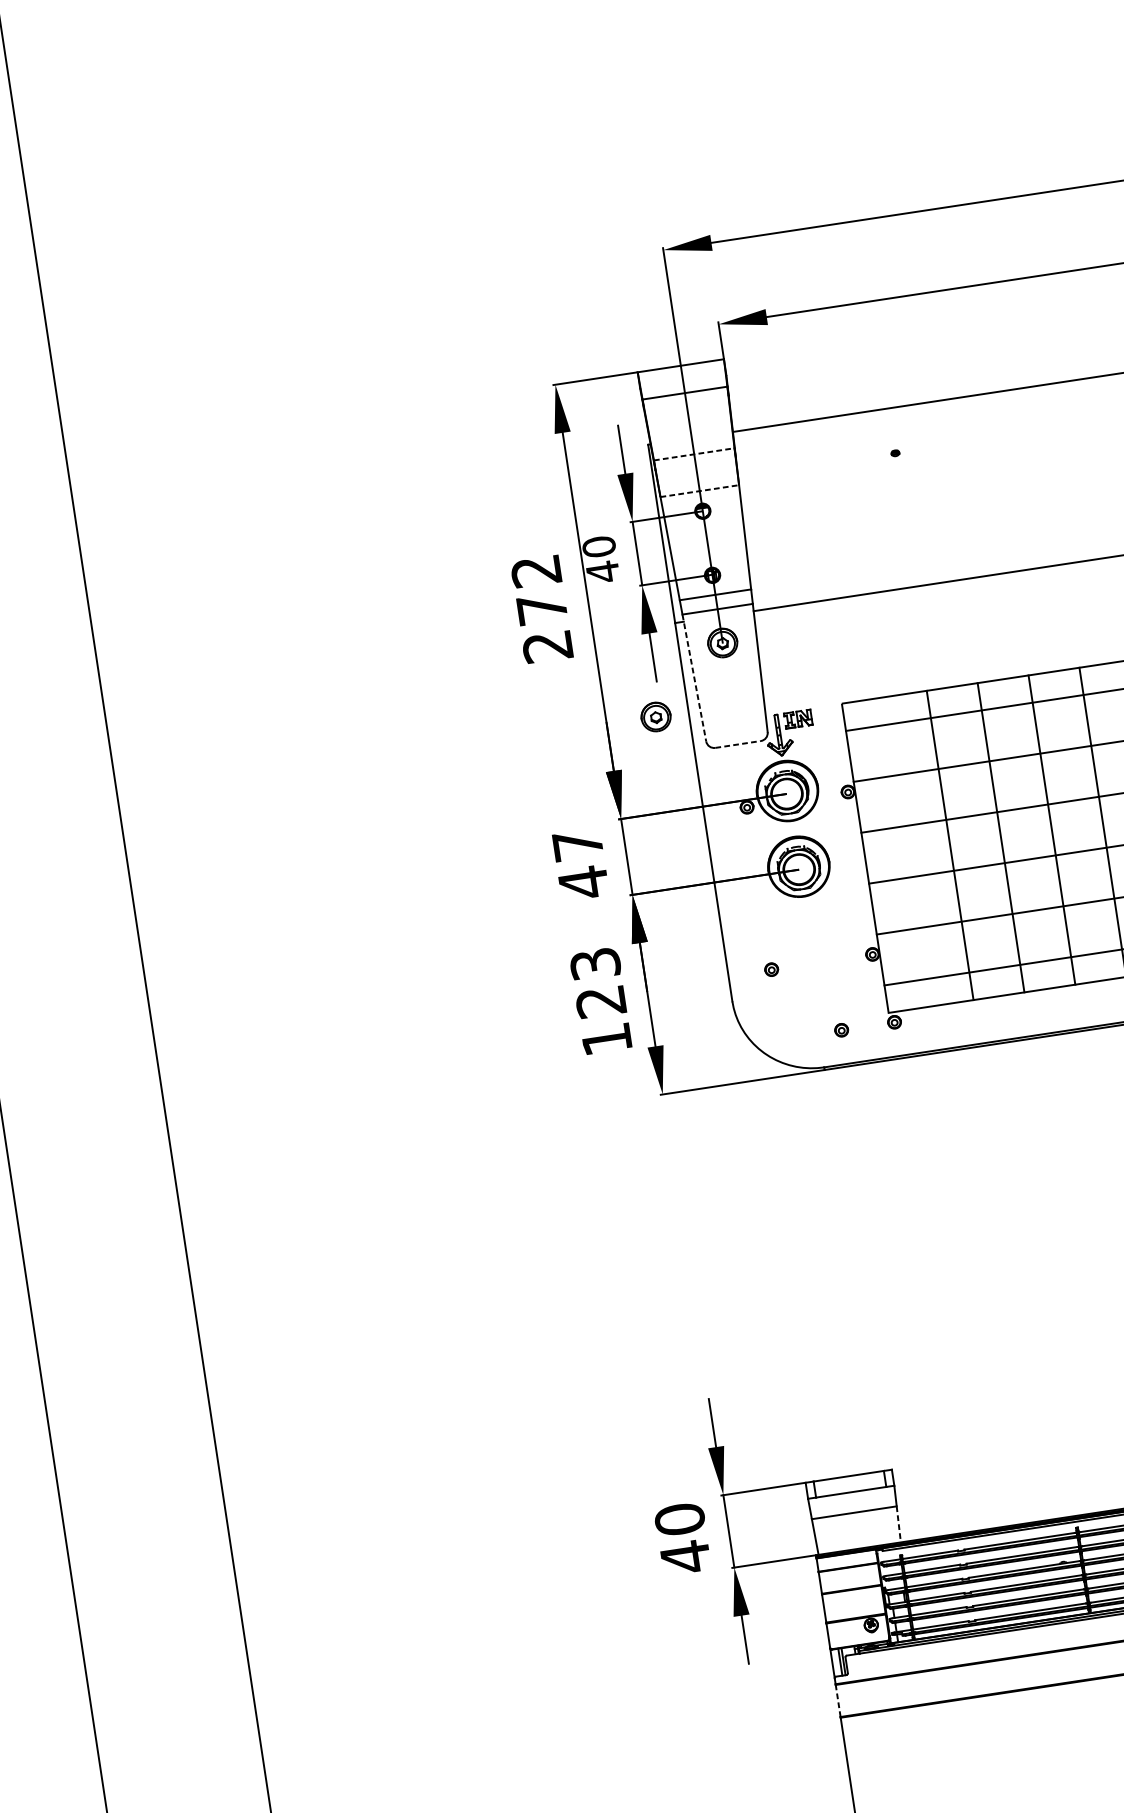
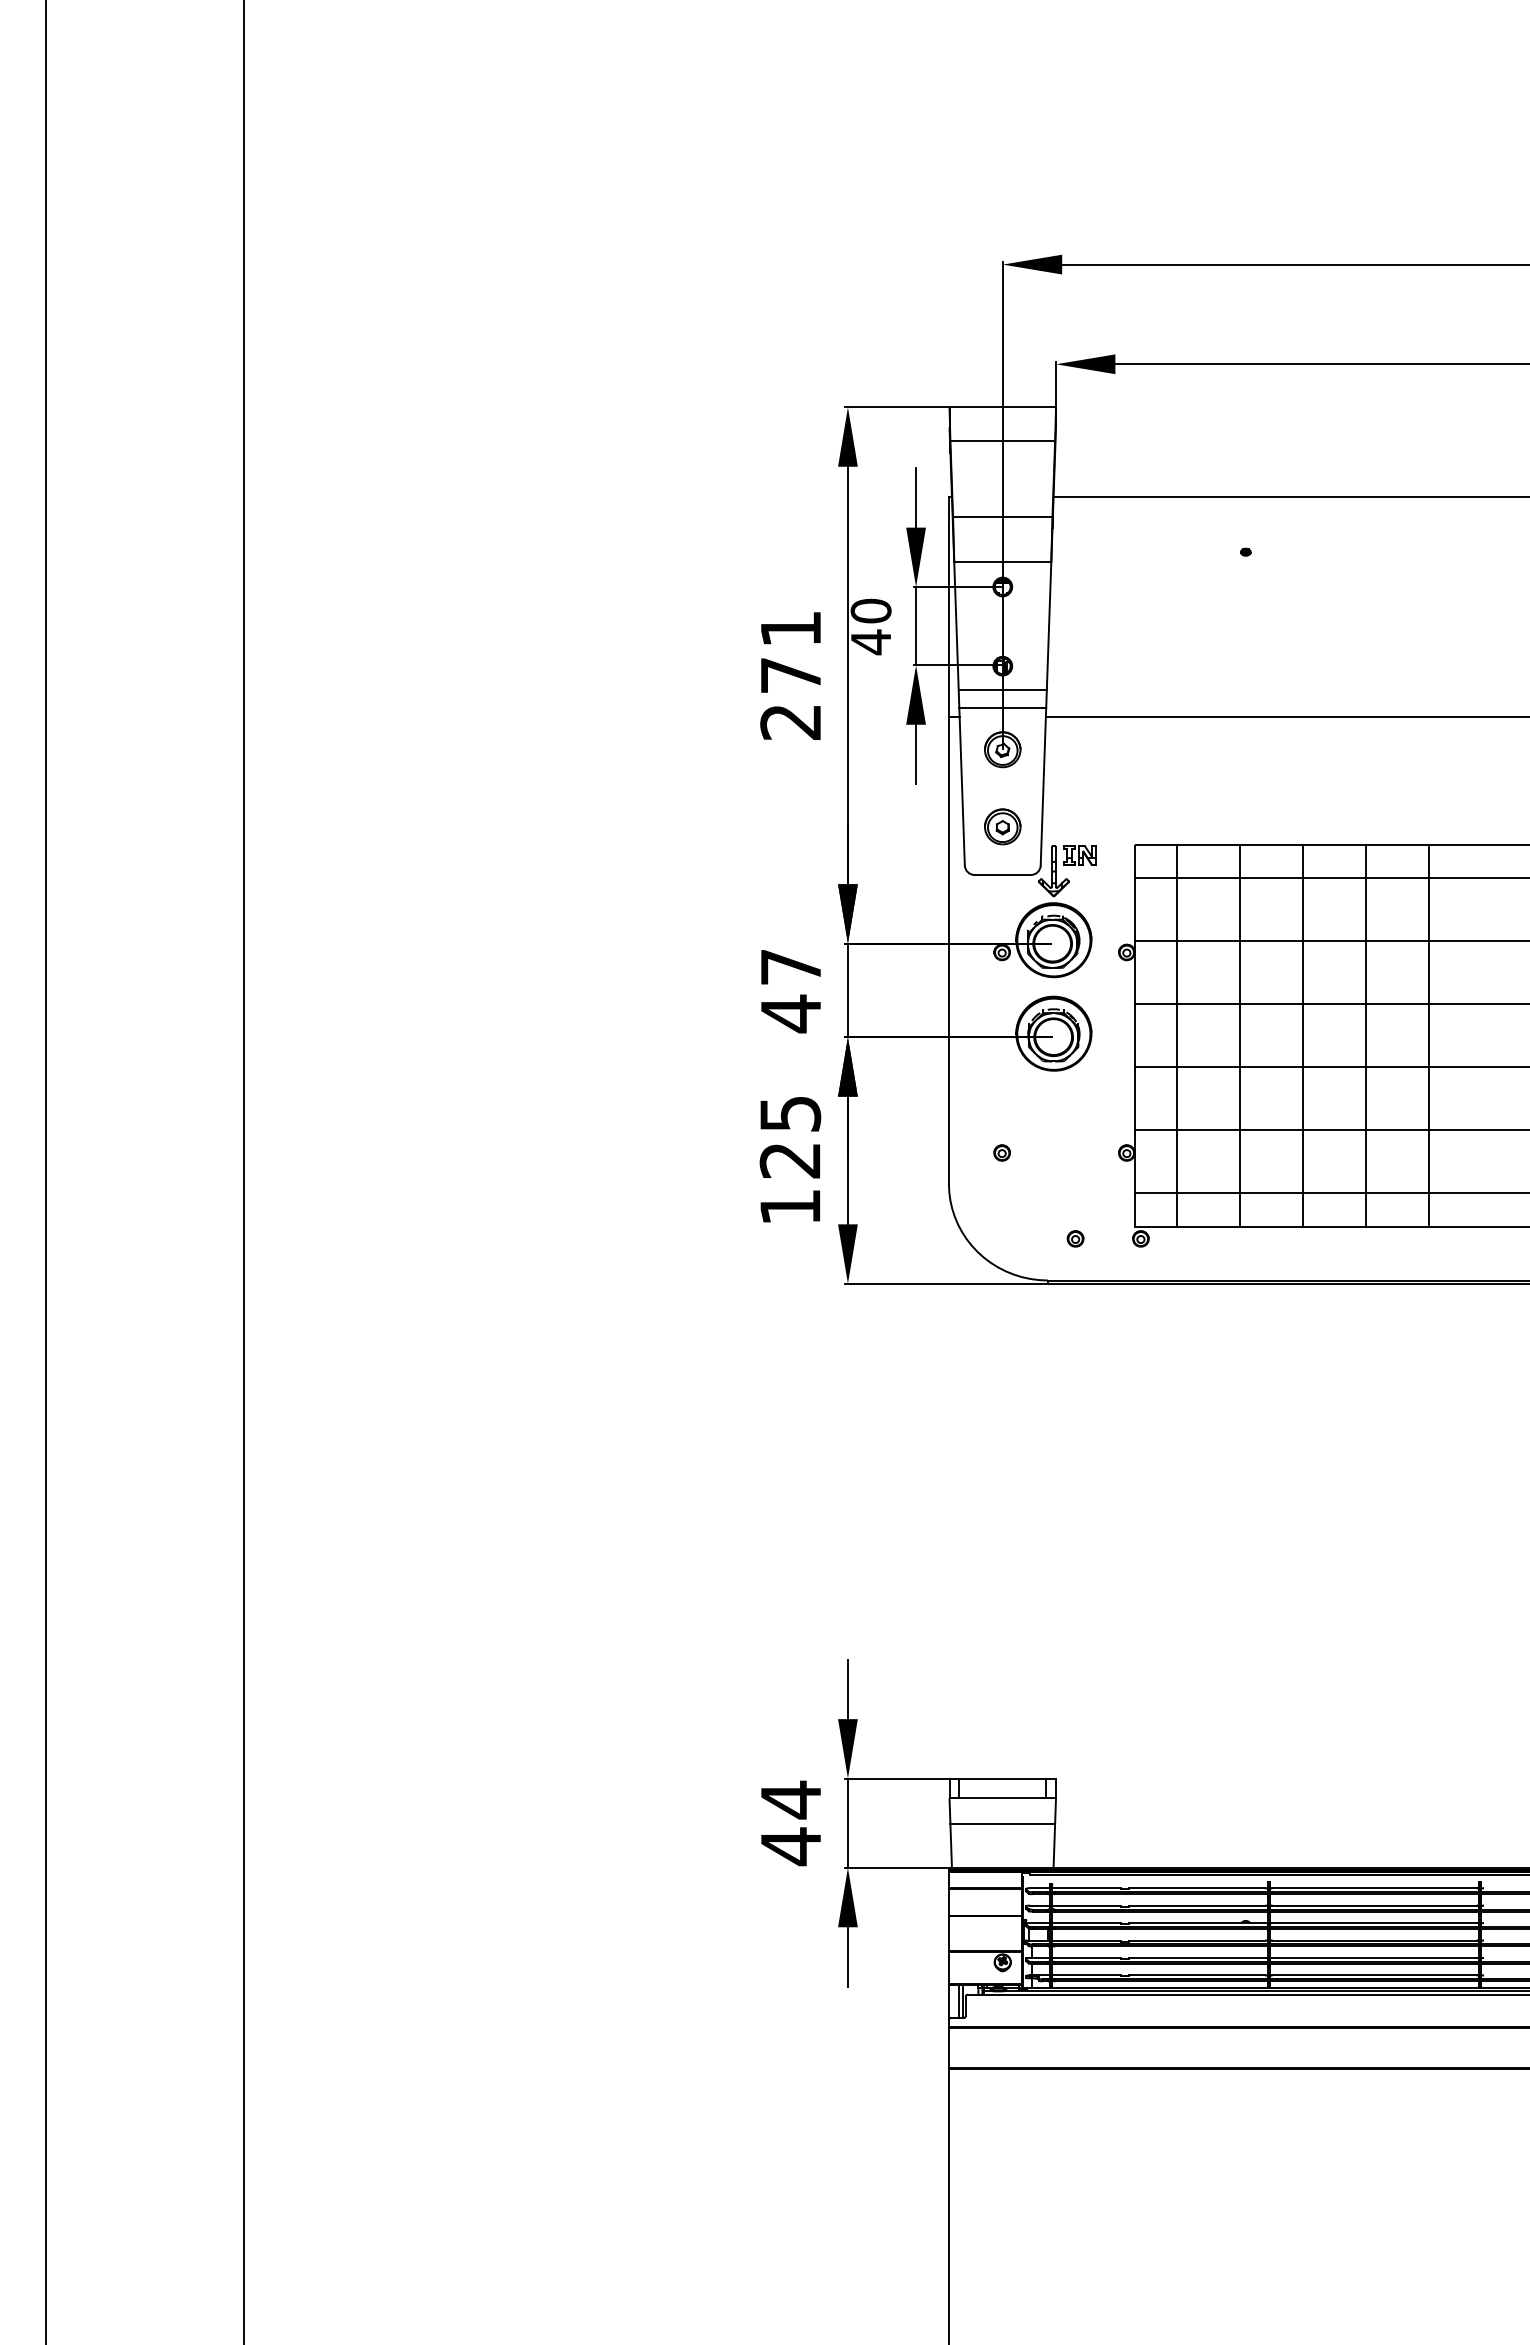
line: (693, 454) -> (1002, 516), dashed -> solid
line: (699, 491) -> (1002, 562), dashed -> solid
text: (536, 571) -> (790, 629), 272 -> 271
line: (694, 677) -> (962, 786), dashed -> solid
part: (655, 716) -> (1002, 826), moved
line: (738, 743) -> (1003, 874), dashed -> solid
line: (899, 853) -> (1177, 1035), added
text: (594, 963) -> (789, 1113), 123 -> 125
text: (679, 1519) -> (790, 1799), 40 -> 44
line: (899, 1524) -> (1054, 1846), dashed -> solid
line: (837, 1700) -> (948, 2047), dashed -> solid

